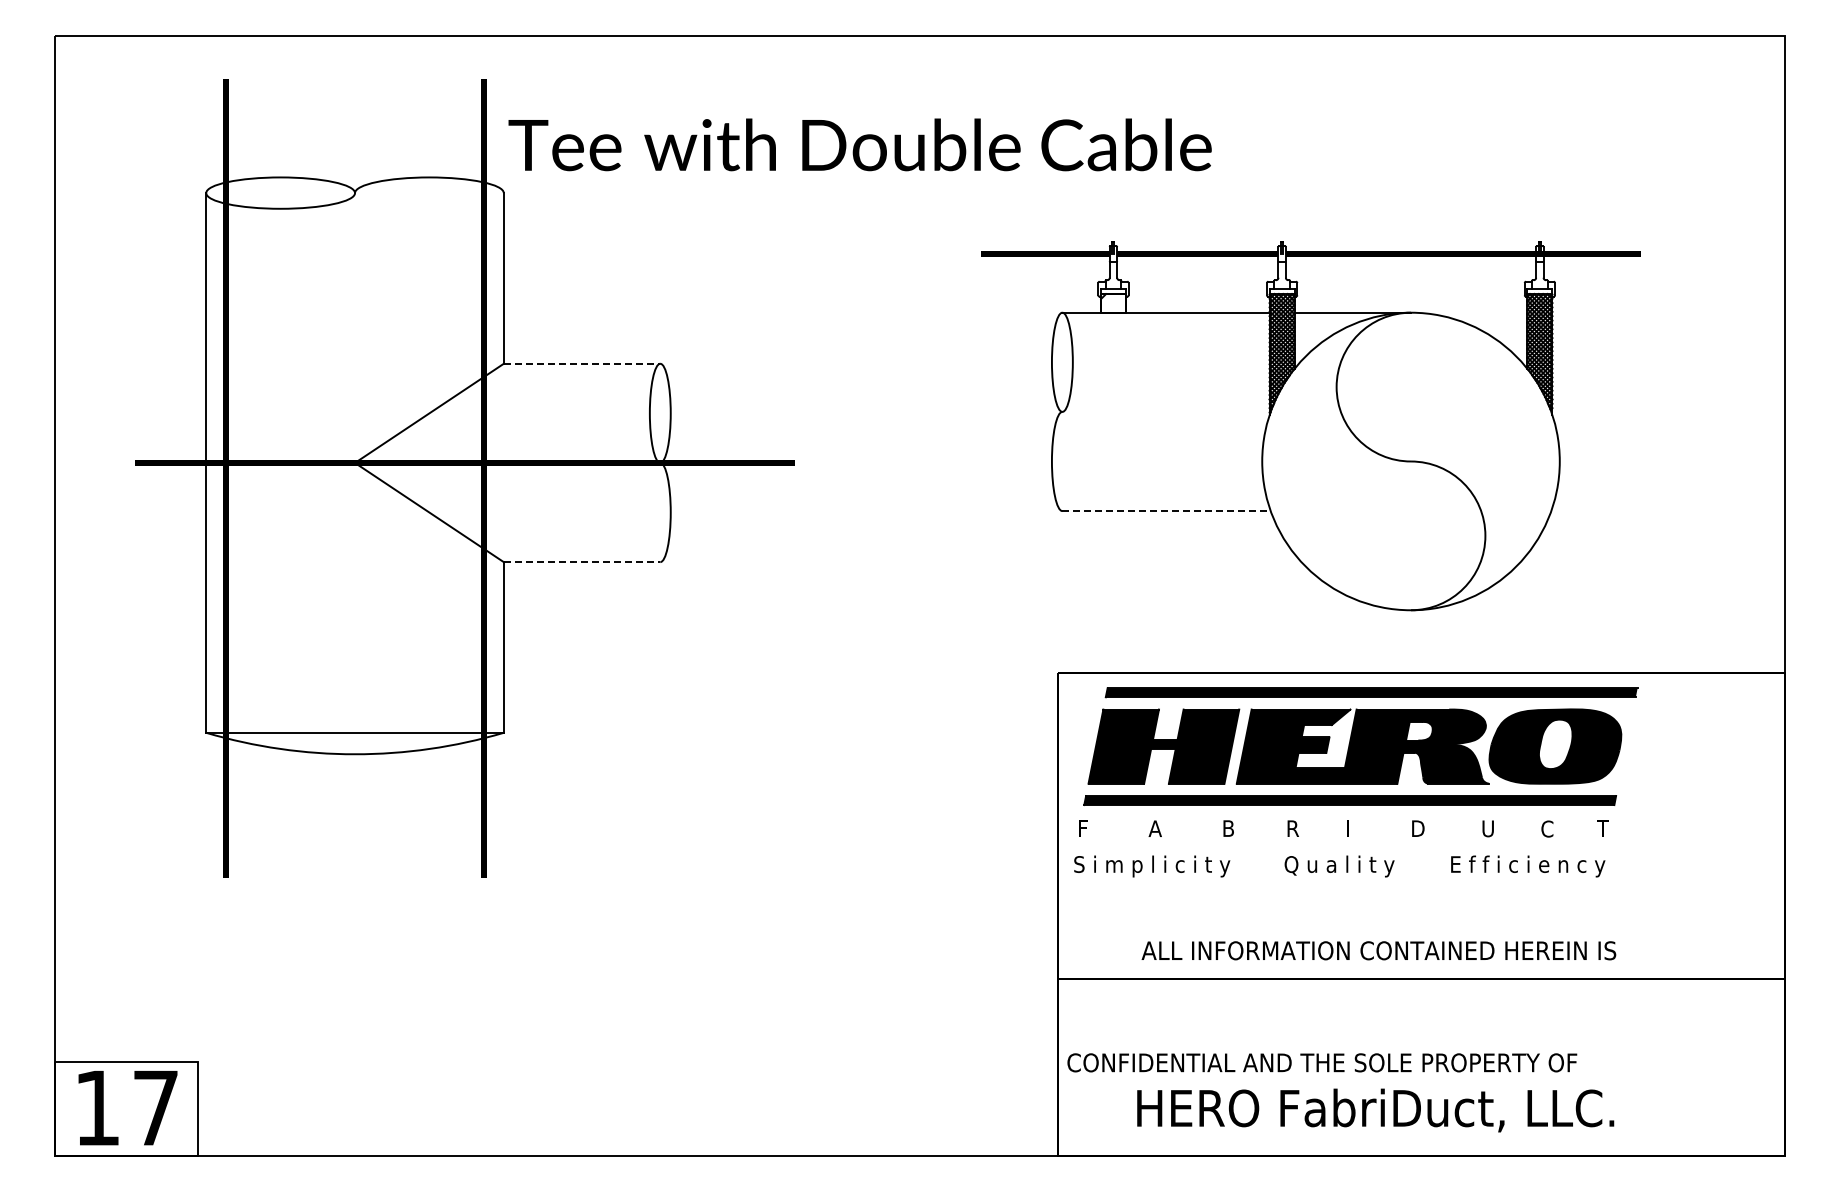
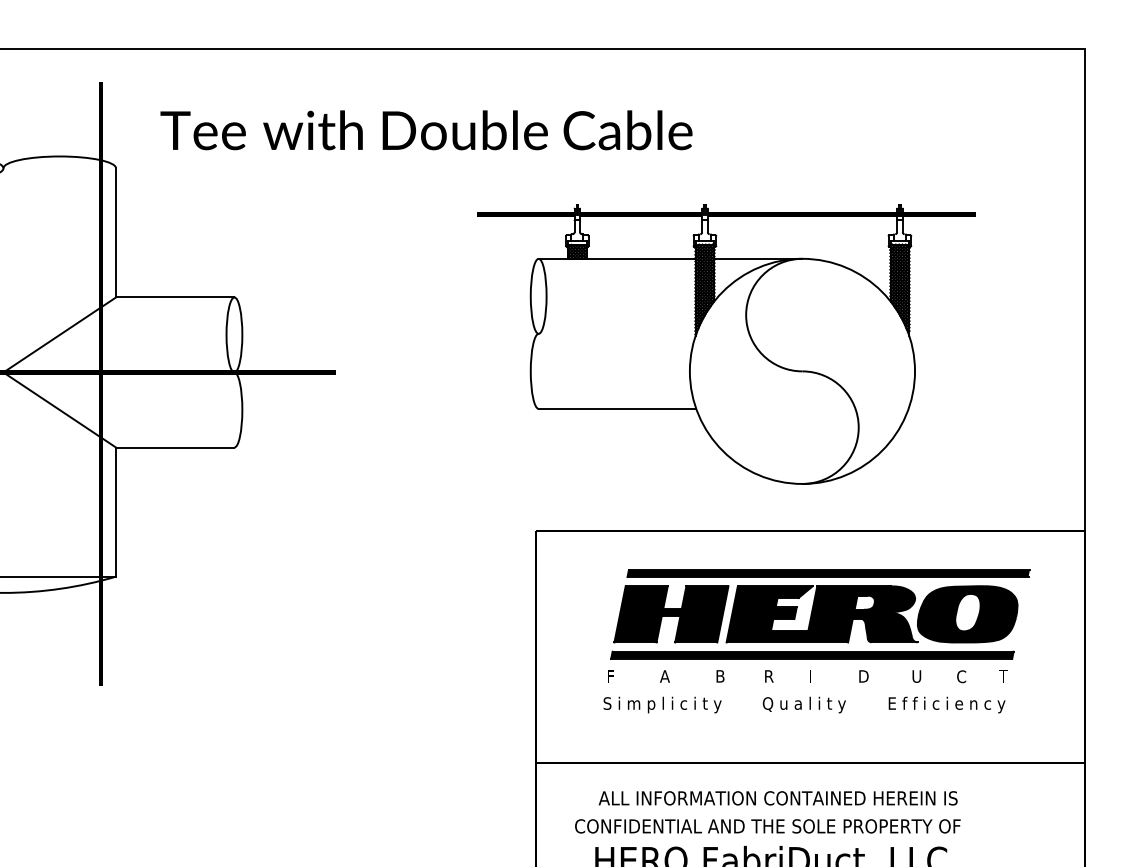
text: (859, 144) -> (426, 130), moved
hatch: (1113, 303) -> (577, 251), added
line: (582, 363) -> (175, 297), dashed -> solid
line: (1167, 511) -> (618, 409), dashed -> solid
line: (582, 562) -> (175, 447), dashed -> solid
part: (1356, 782) -> (817, 641), moved
text: (1378, 950) -> (777, 798), moved
text: (1322, 1062) -> (768, 826), moved

